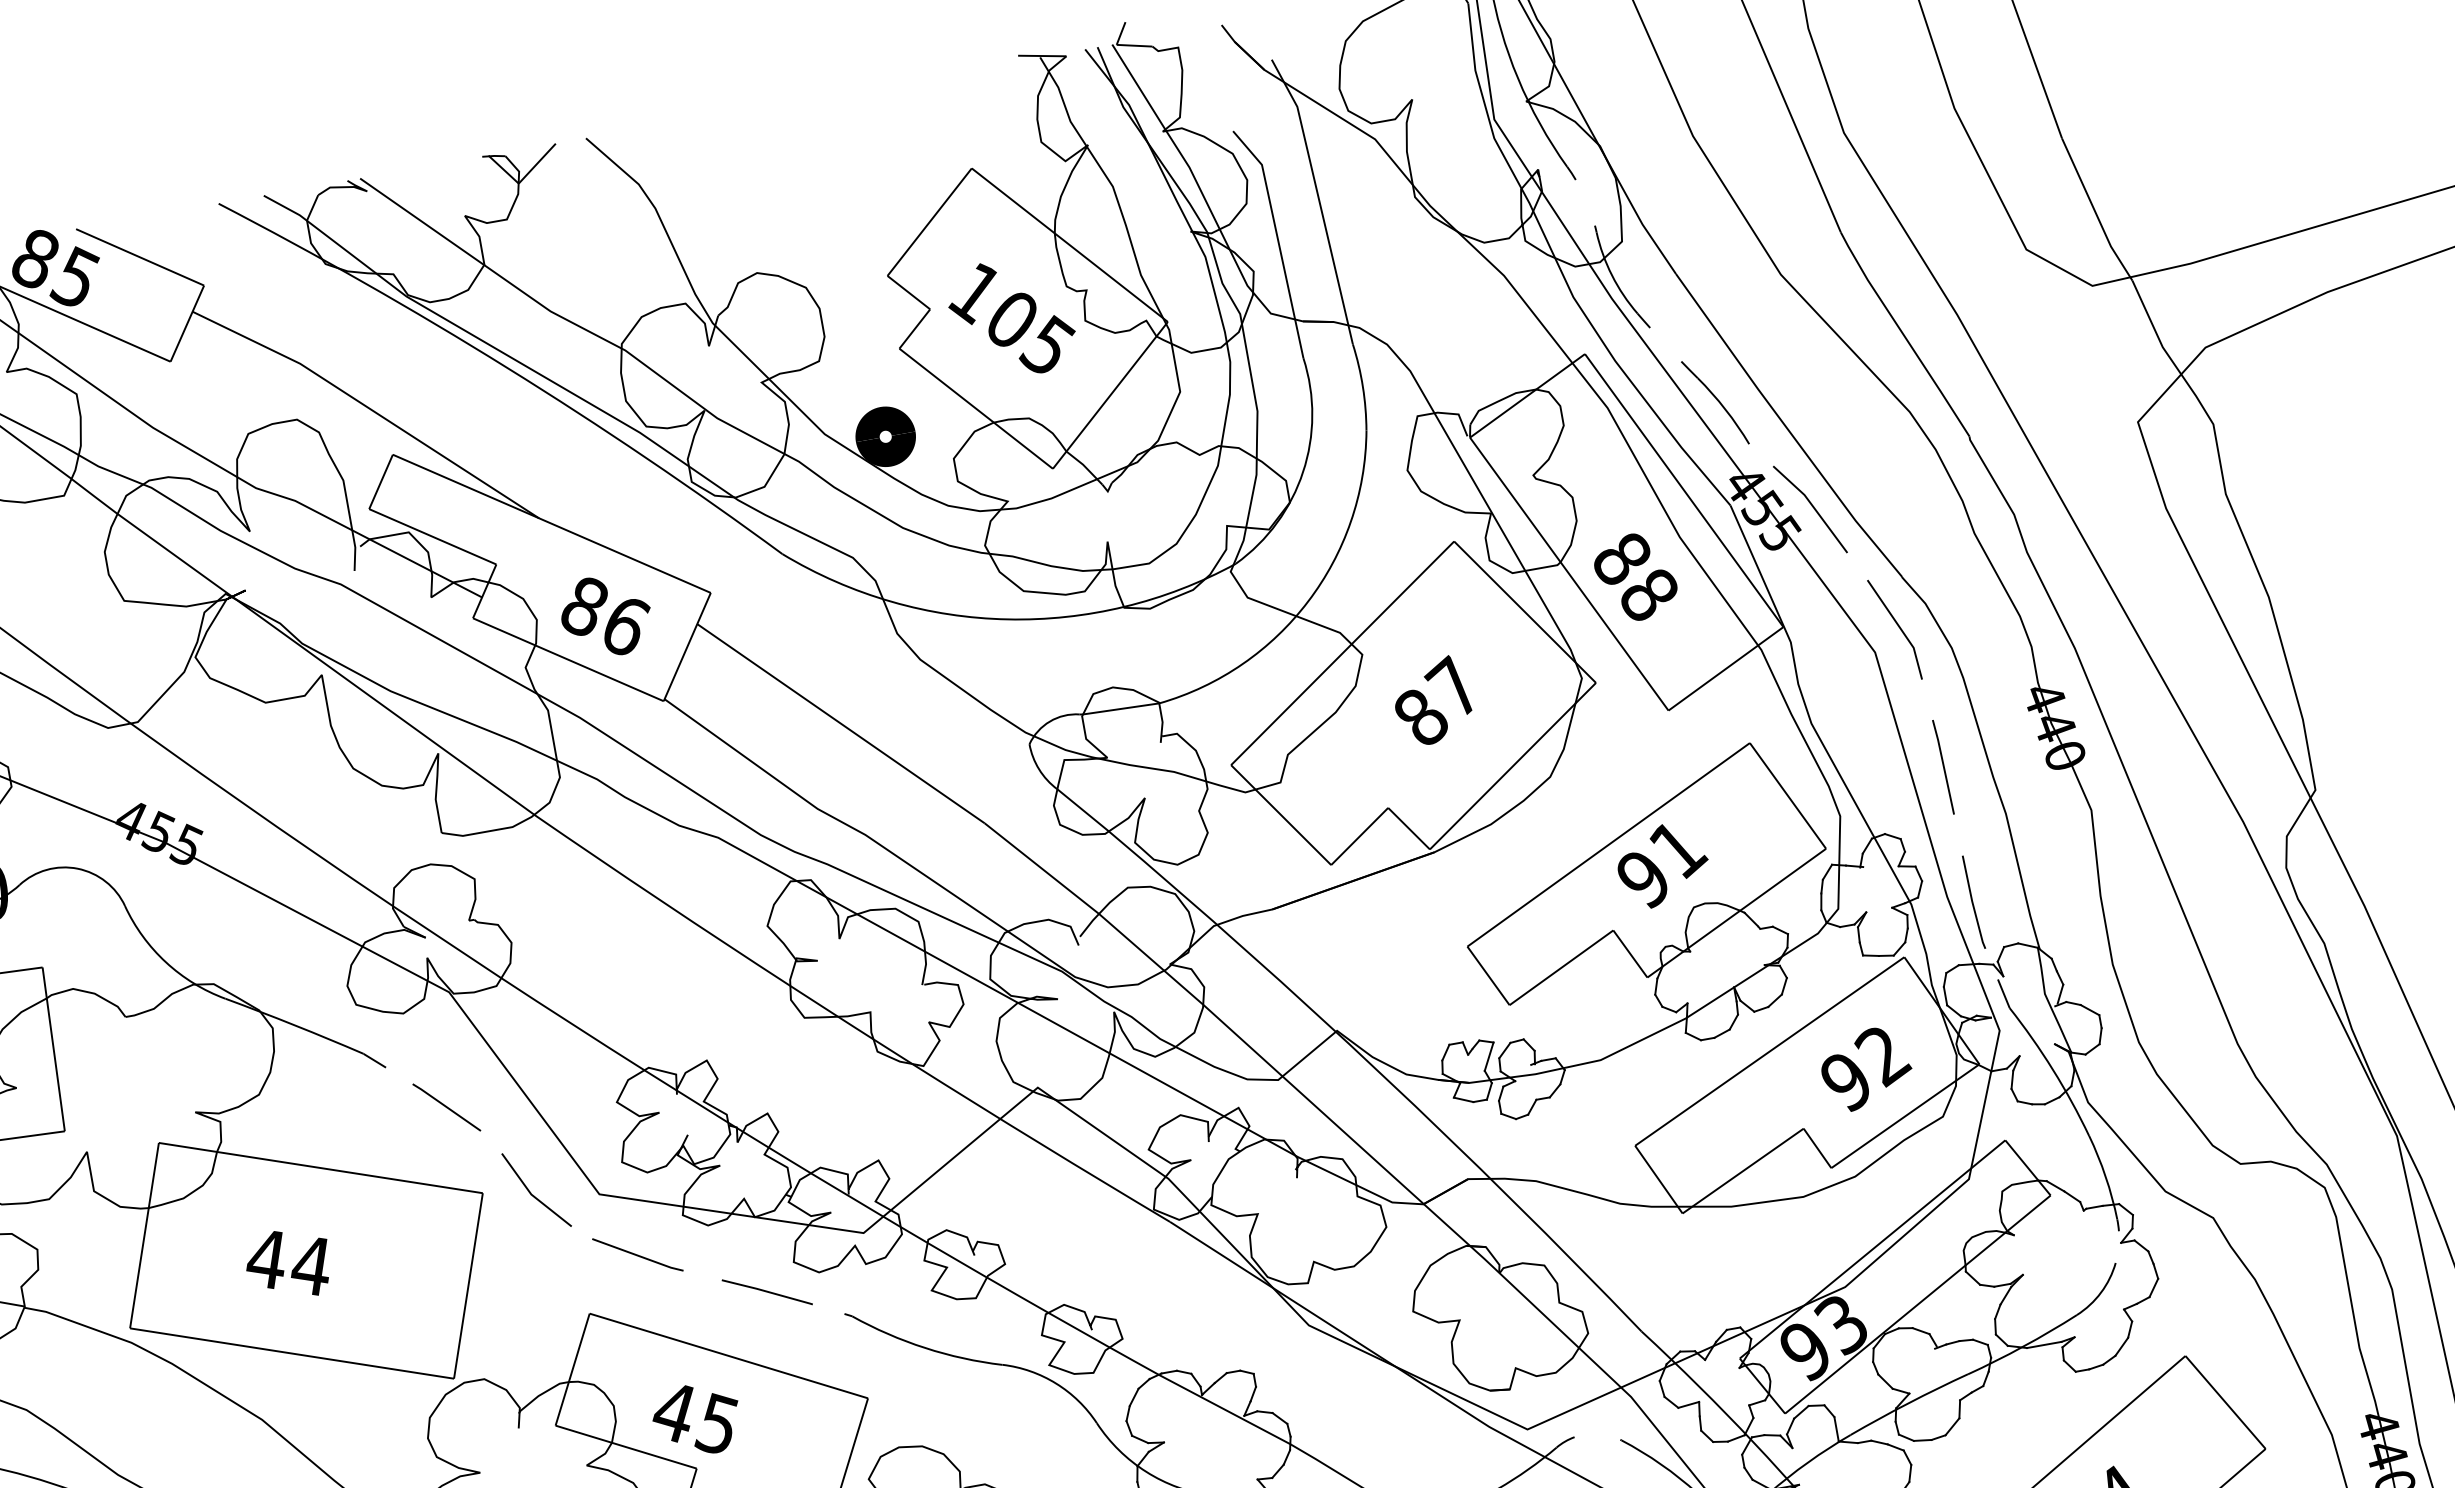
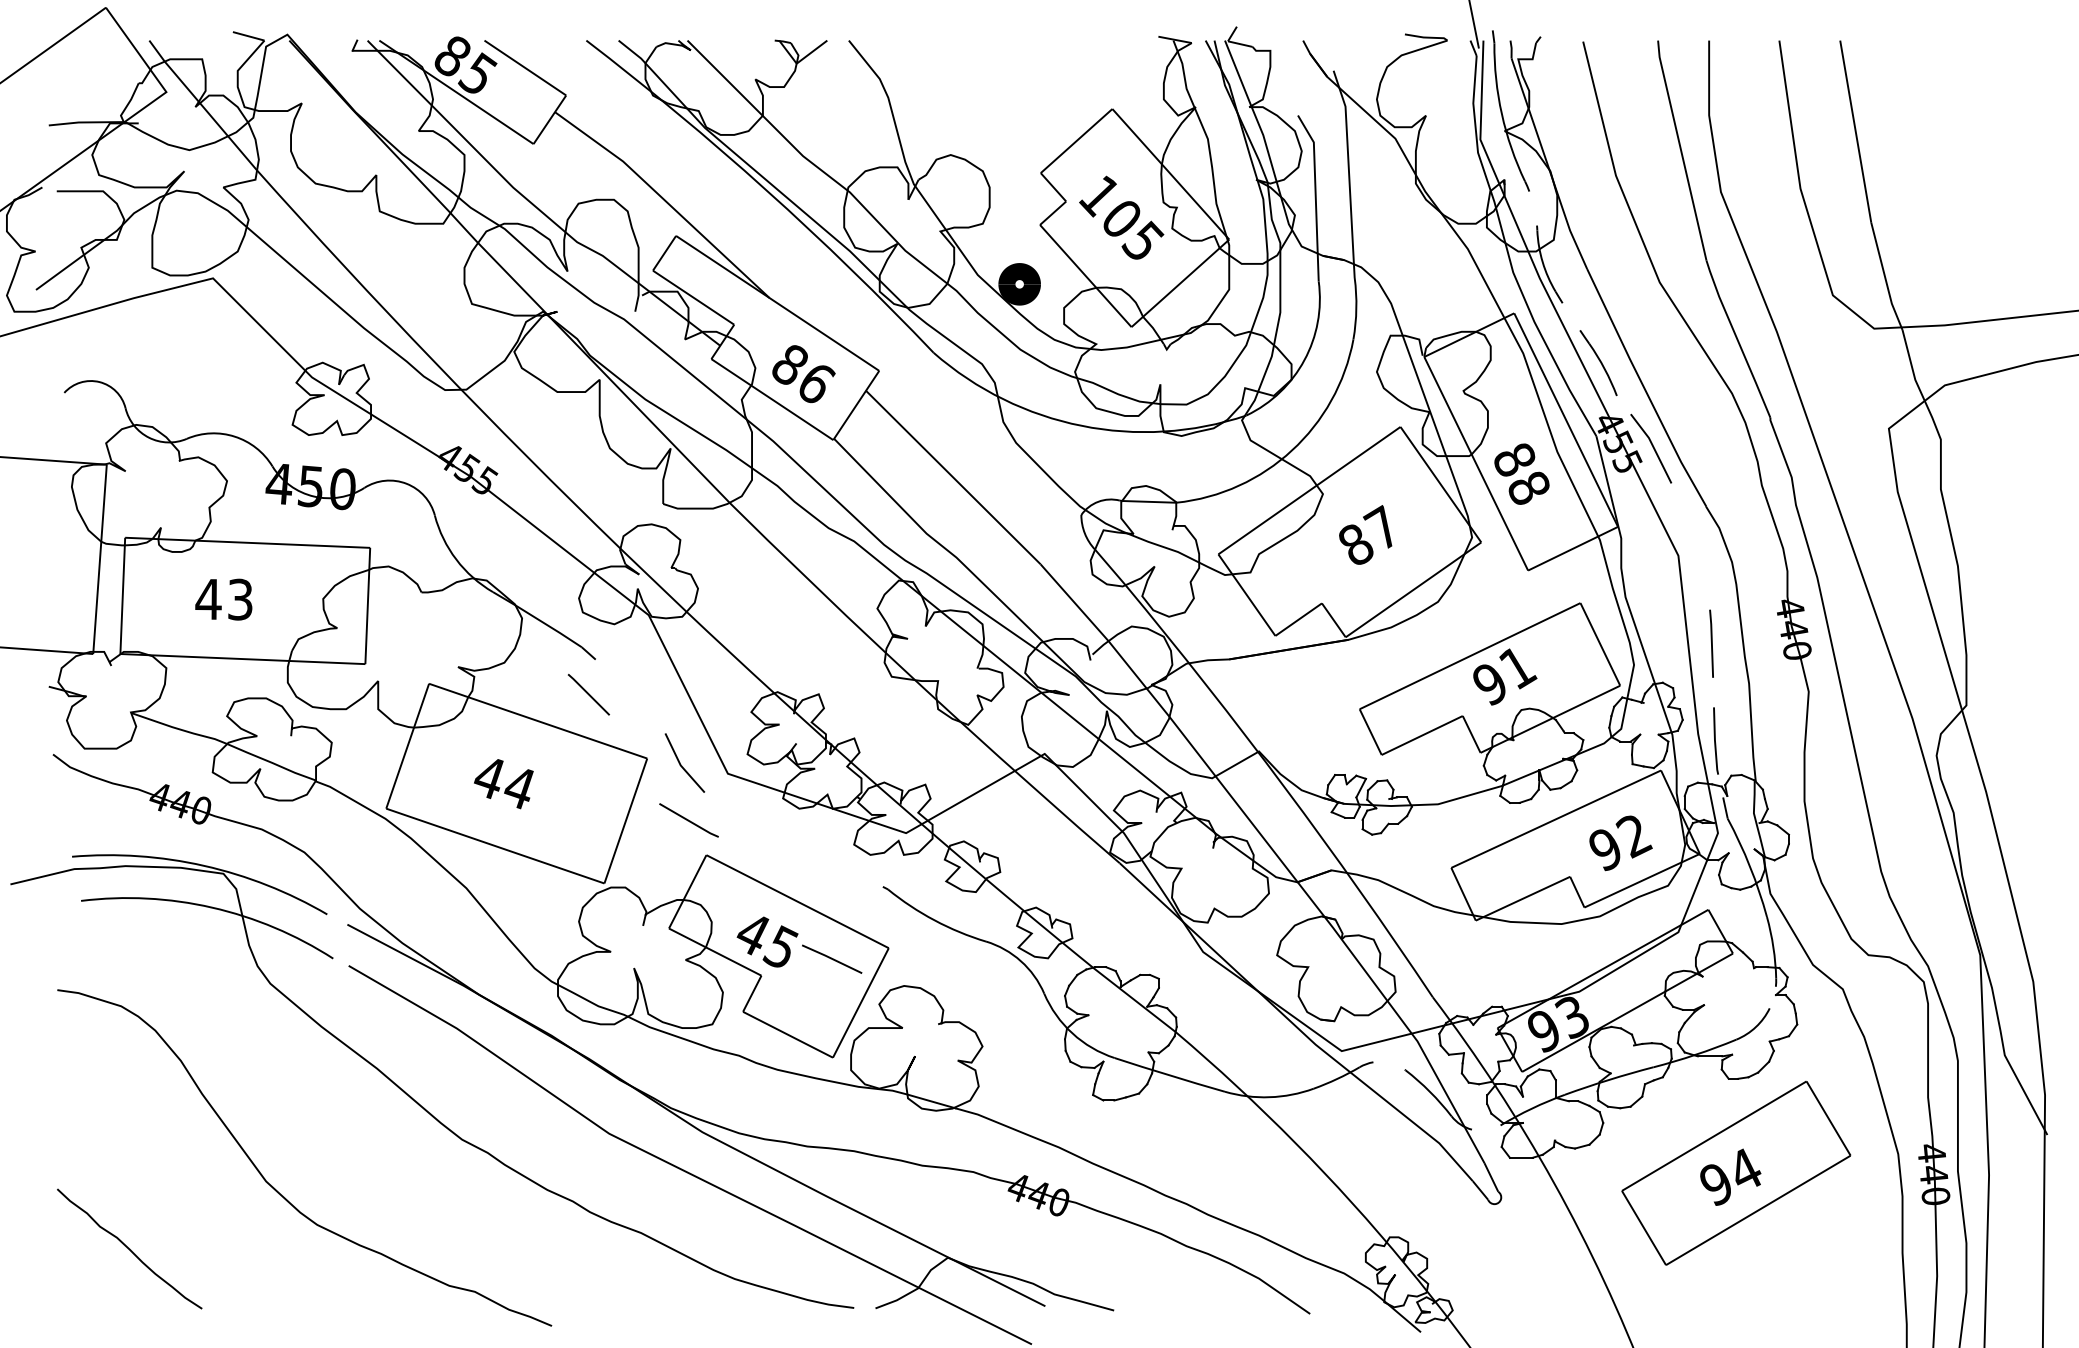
line: (1898, 627) -> (1697, 541), removed
line: (446, 1107) -> (588, 694), moved
line: (637, 1255) -> (688, 820), moved
line: (767, 1291) -> (832, 958), moved

